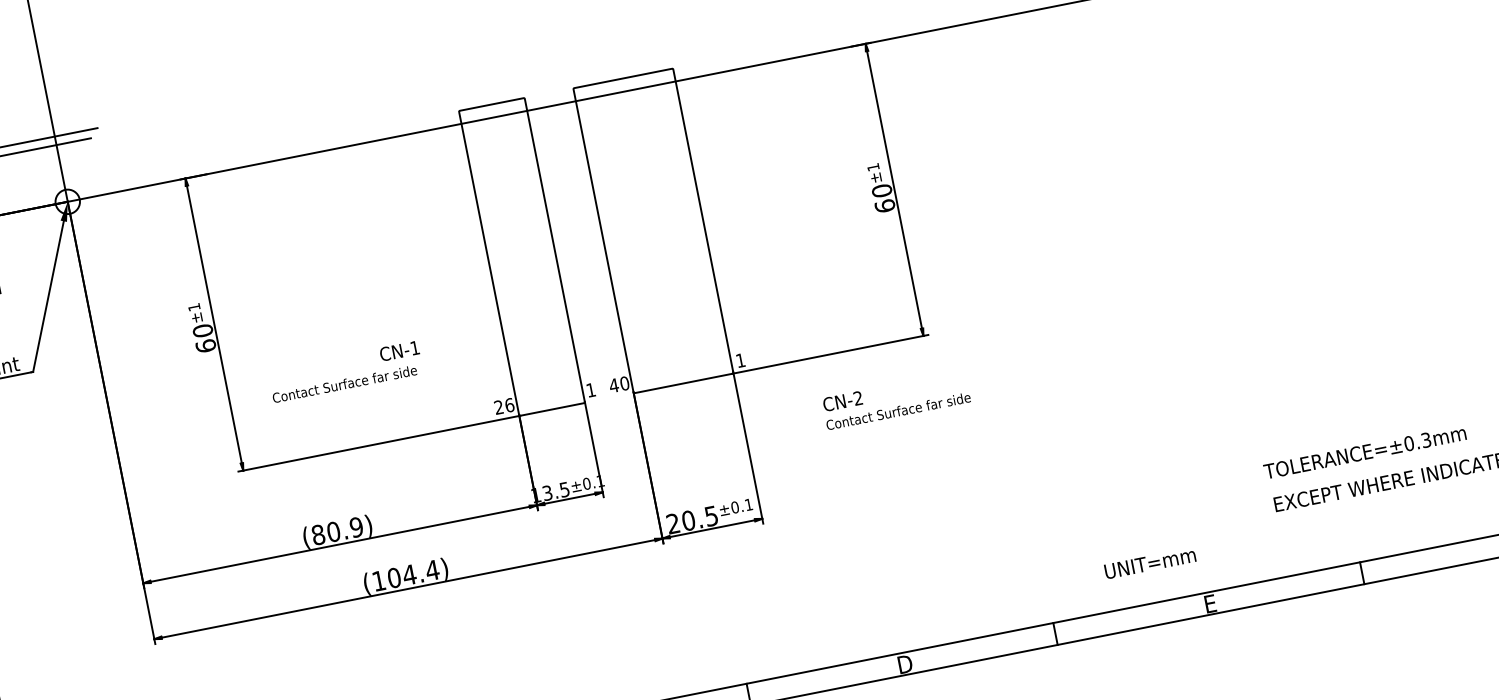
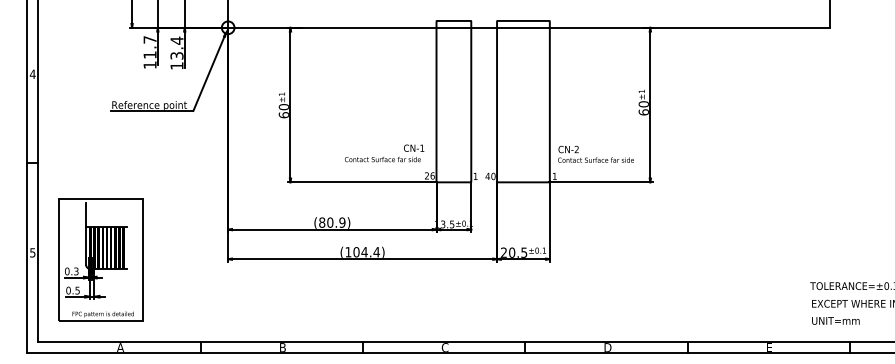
text: (345, 372) -> (384, 153), moved
text: (895, 398) -> (595, 153), moved
text: (1149, 562) -> (835, 320), moved

